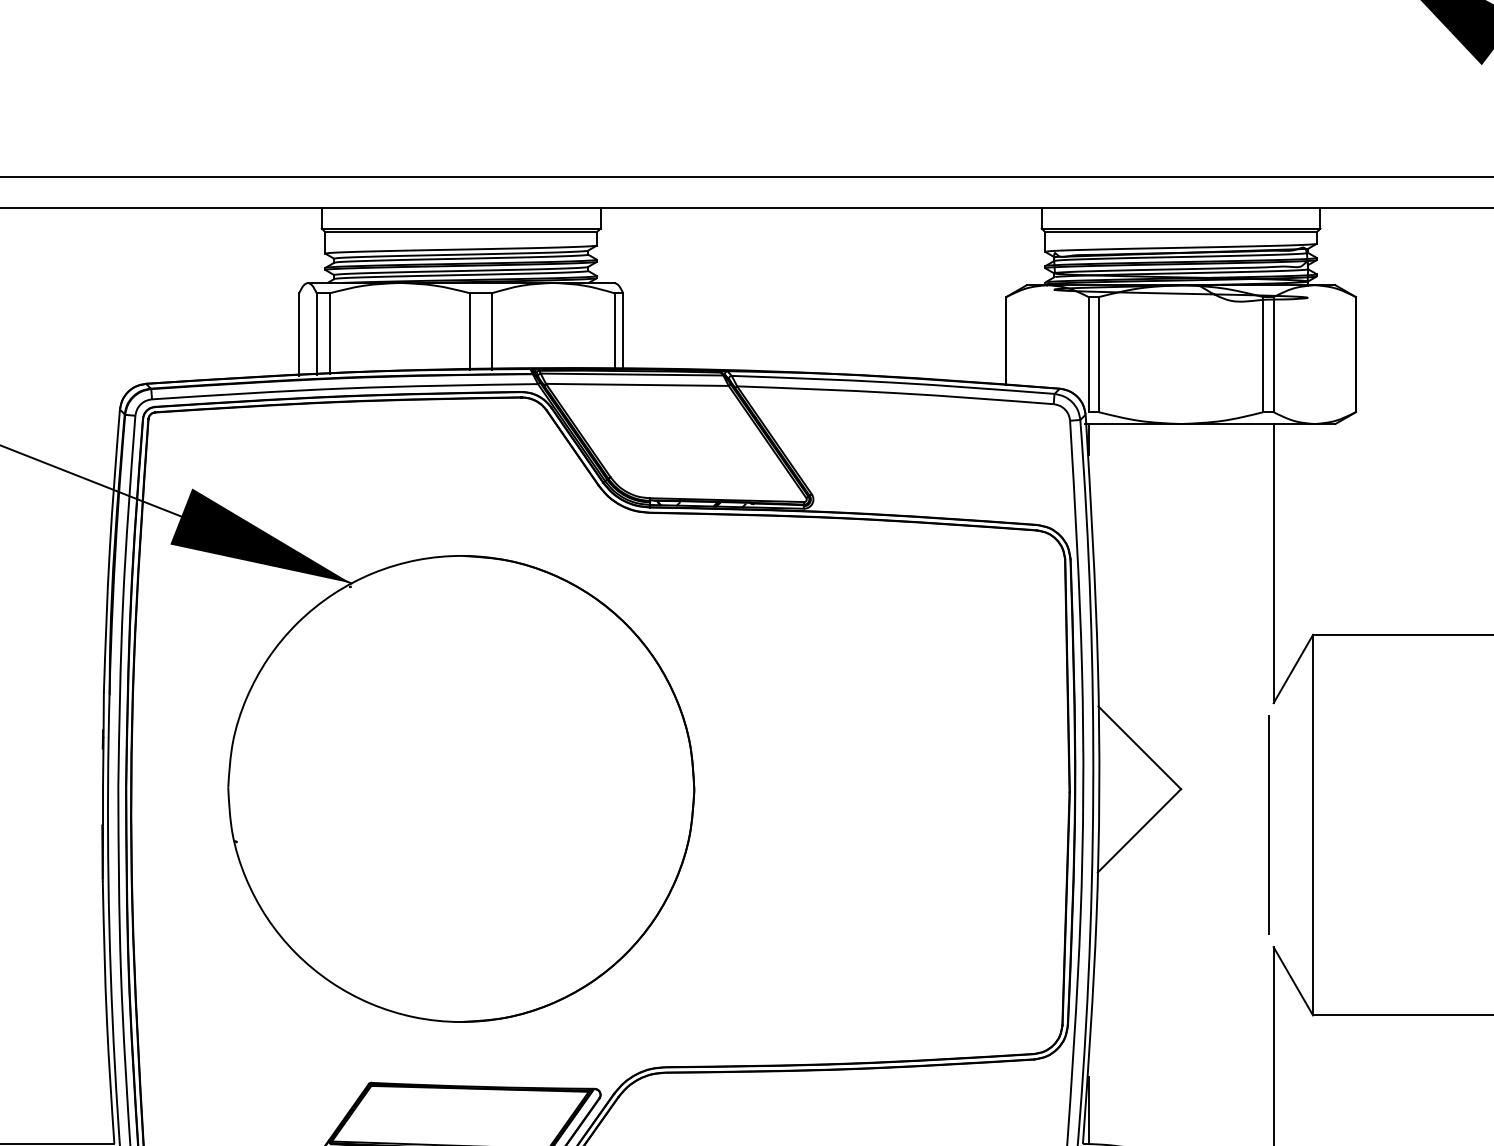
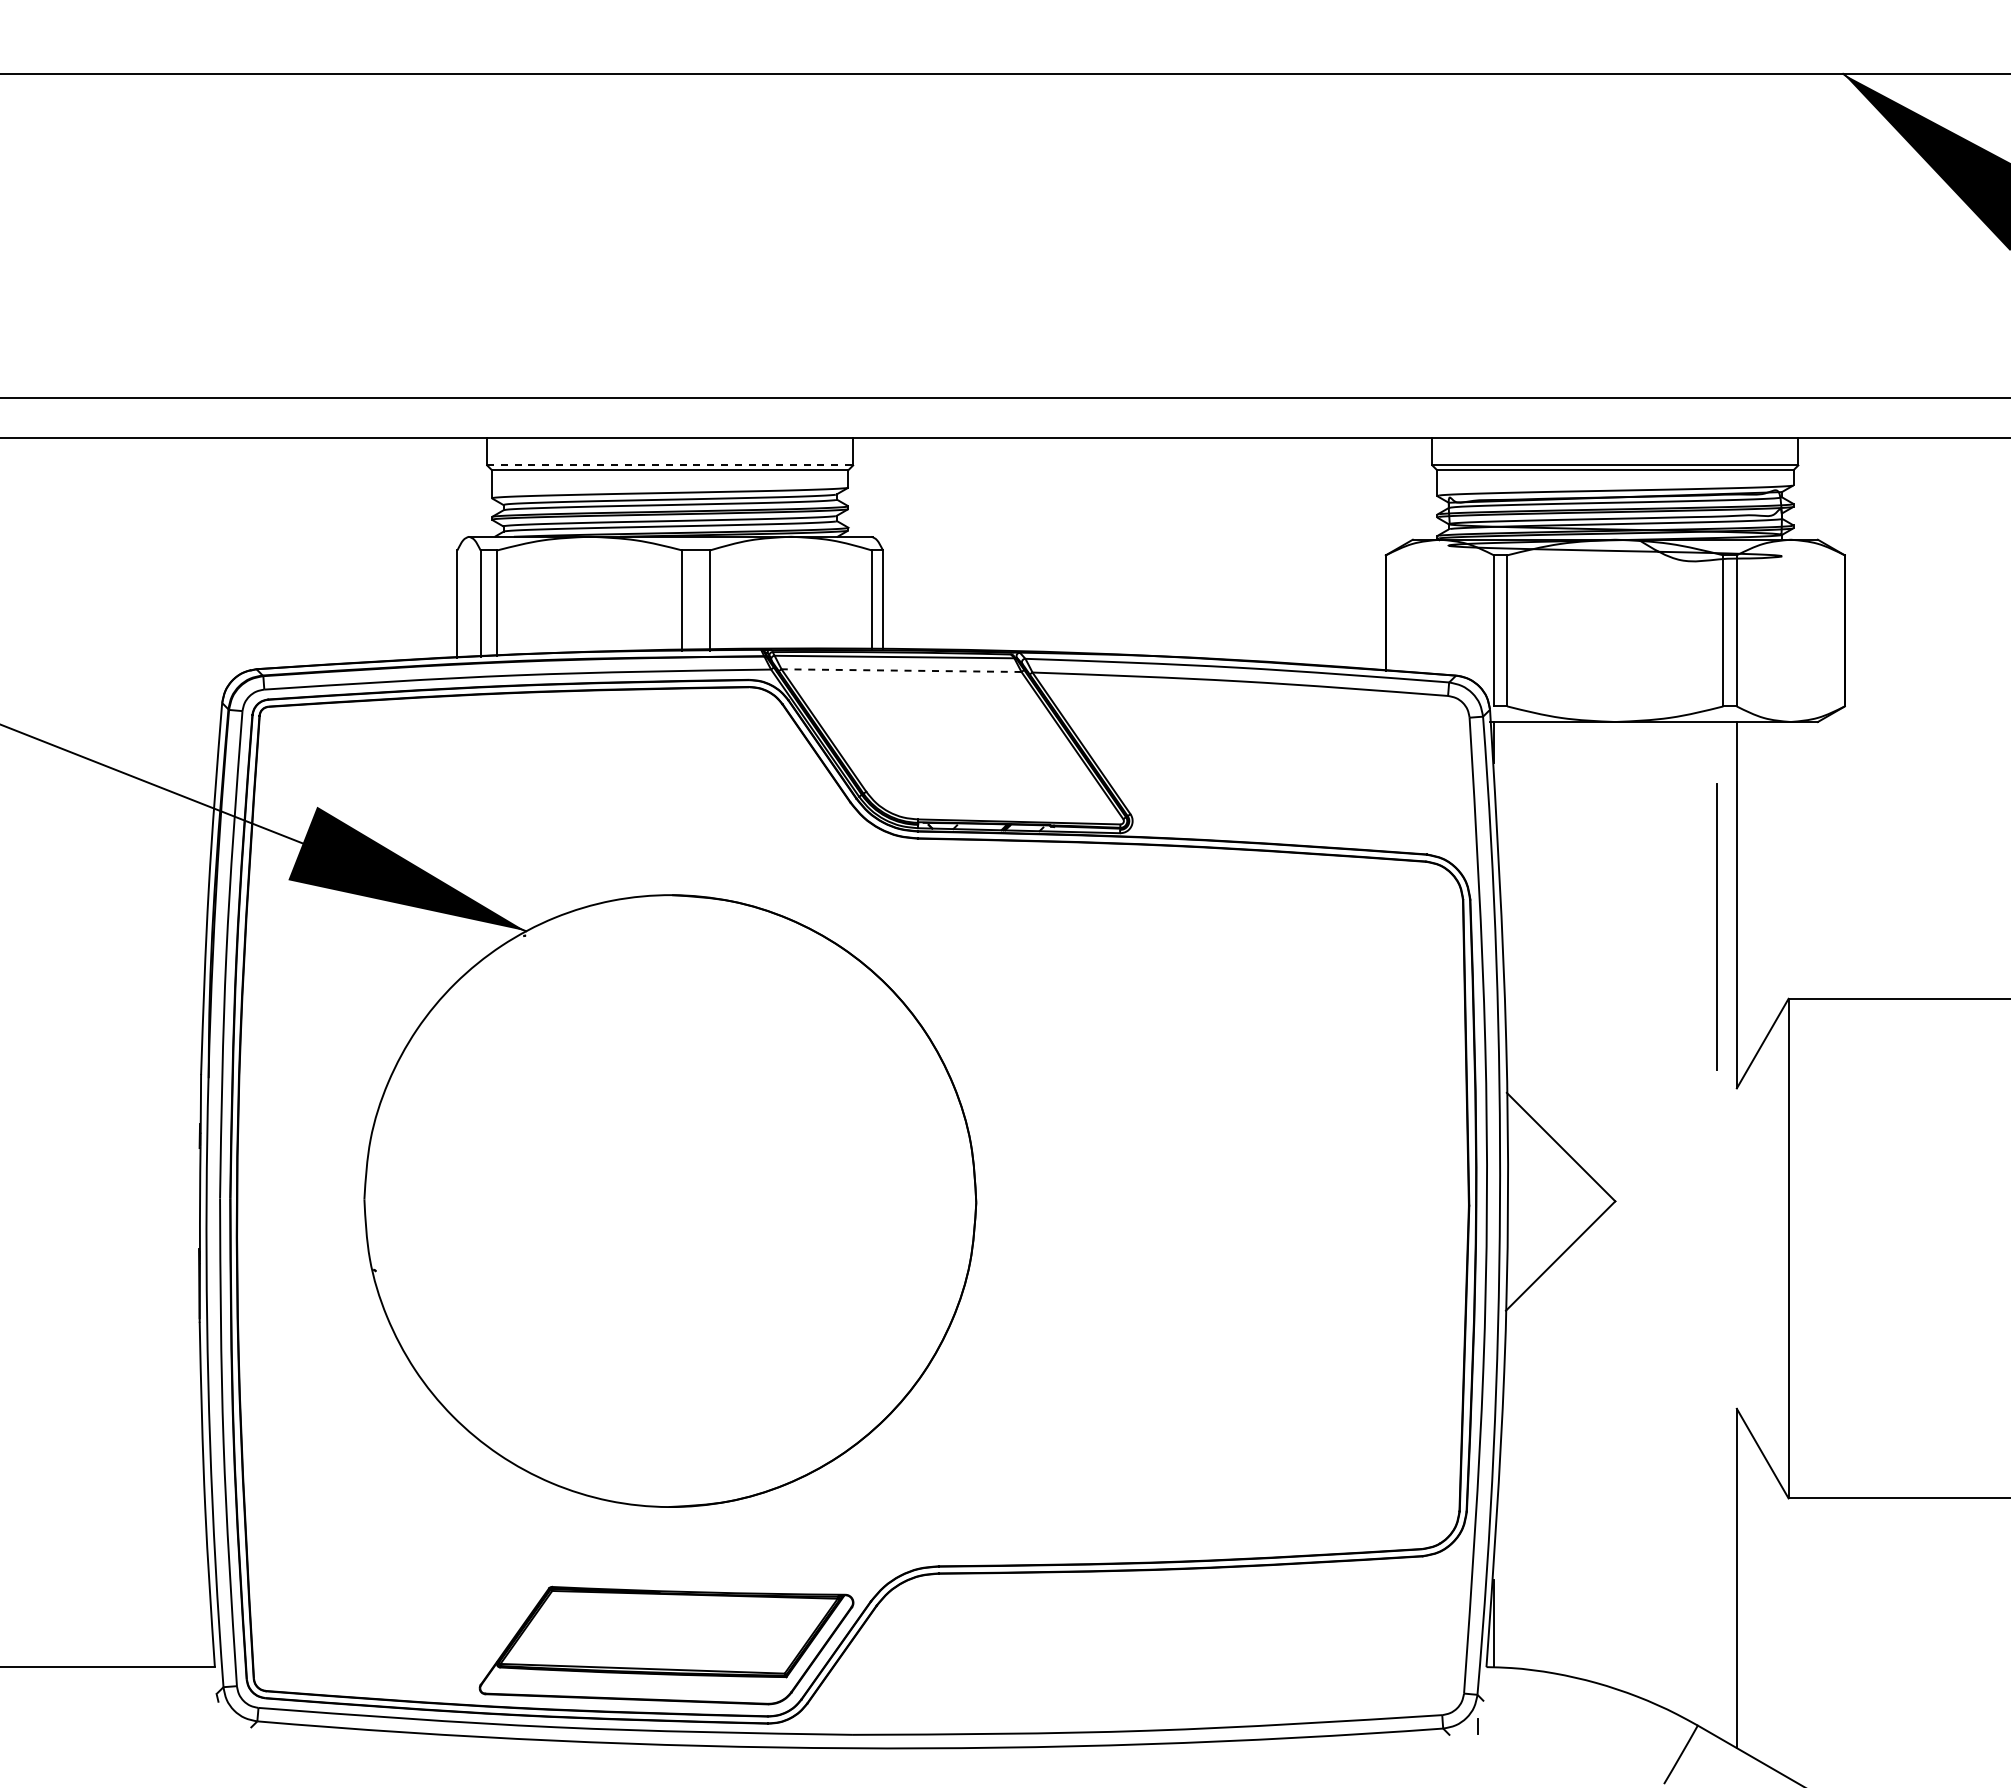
line: (461, 228) -> (670, 465), solid -> dashed
line: (637, 384) -> (901, 670), solid -> dashed
line: (1268, 825) -> (1716, 926), moved

